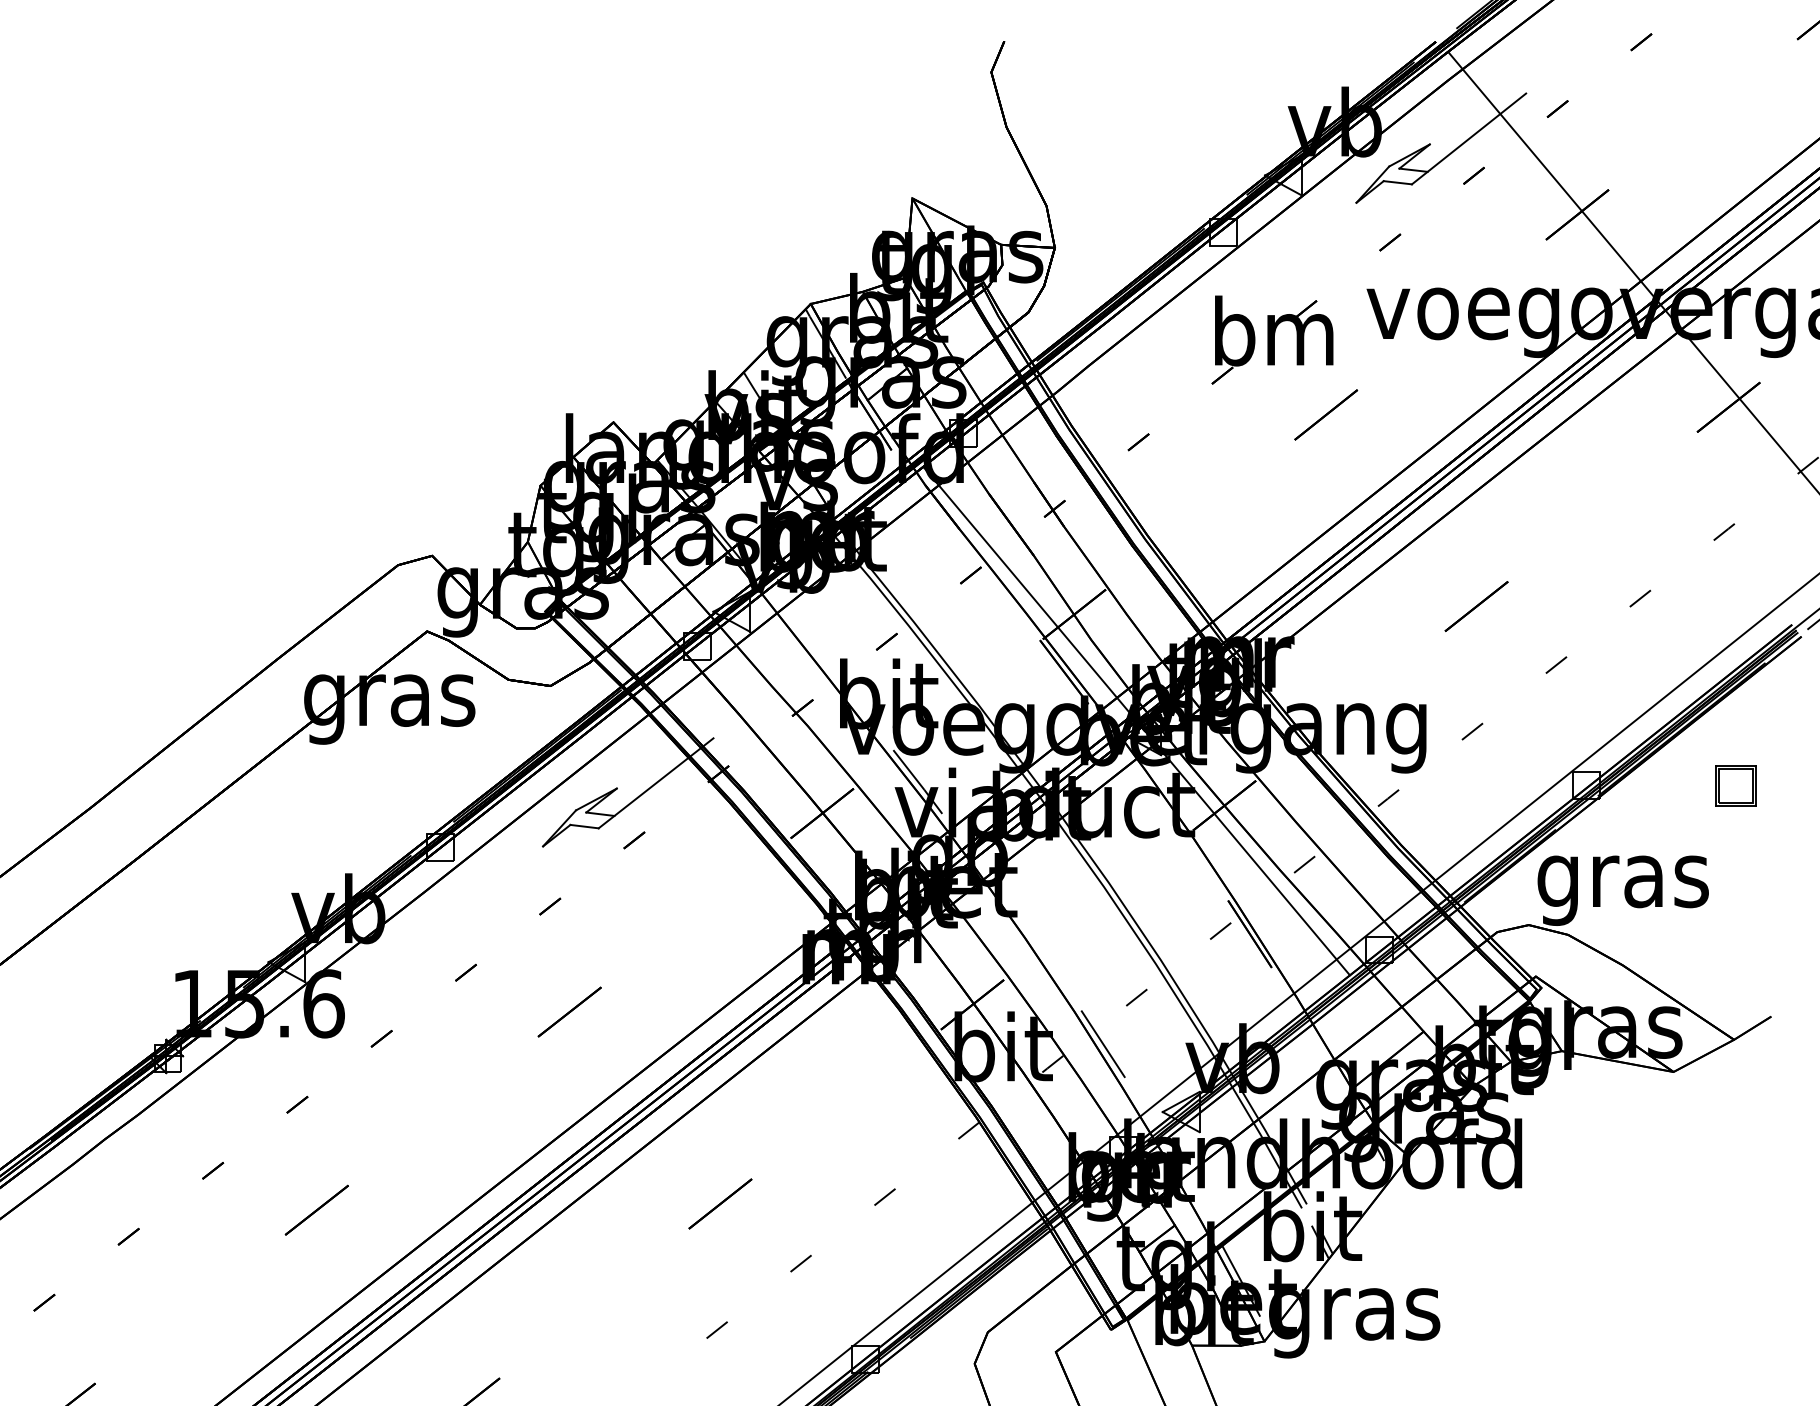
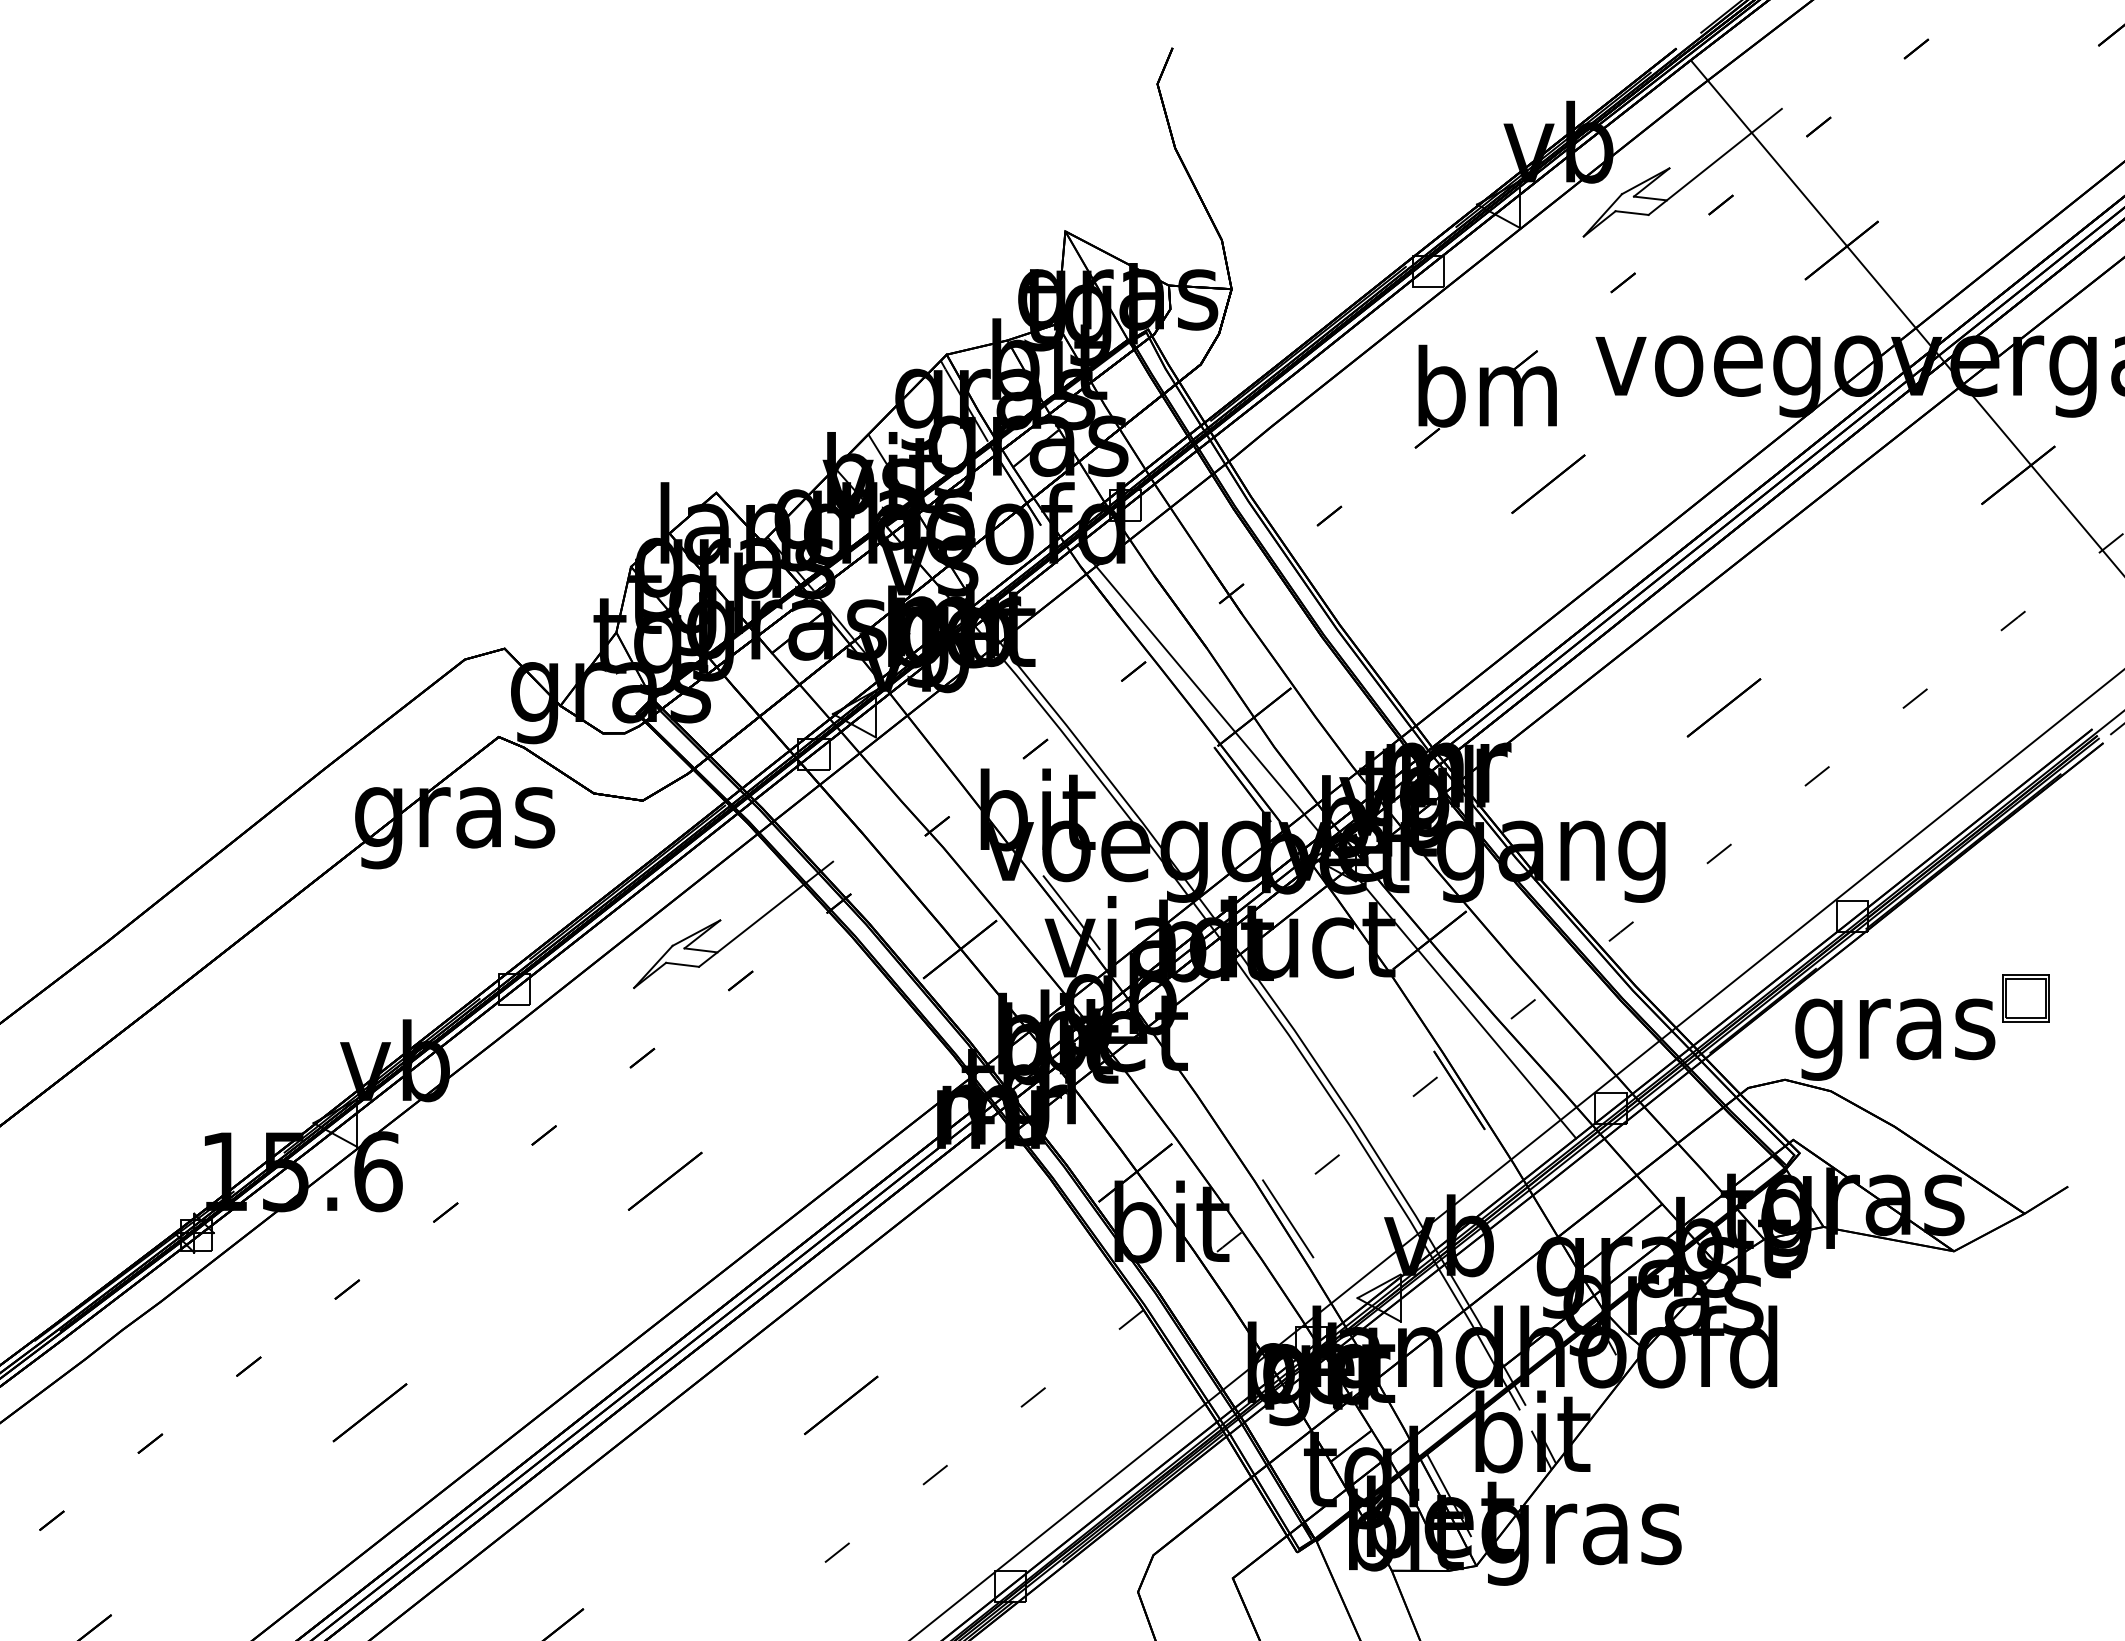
part: (1735, 786) -> (2025, 998), moved

